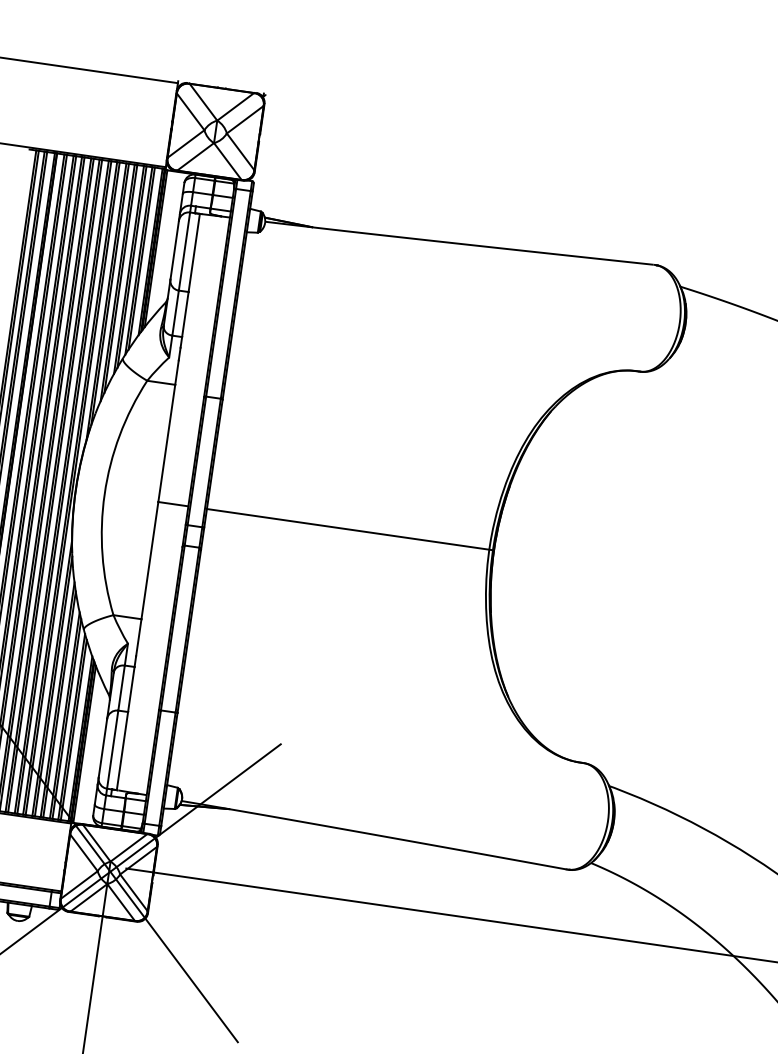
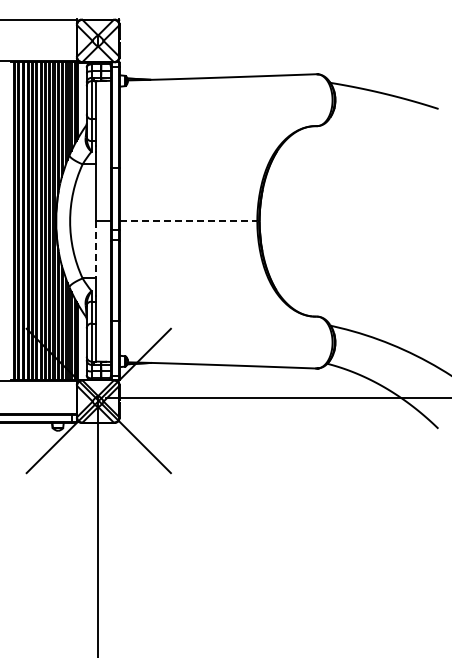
line: (347, 529) -> (188, 221), solid -> dashed
line: (150, 559) -> (96, 249), solid -> dashed

